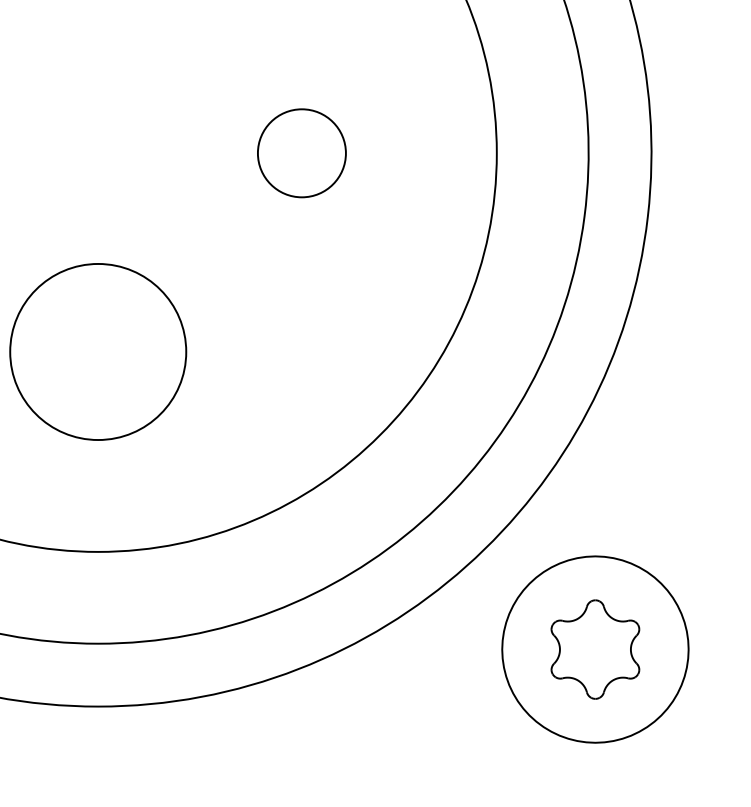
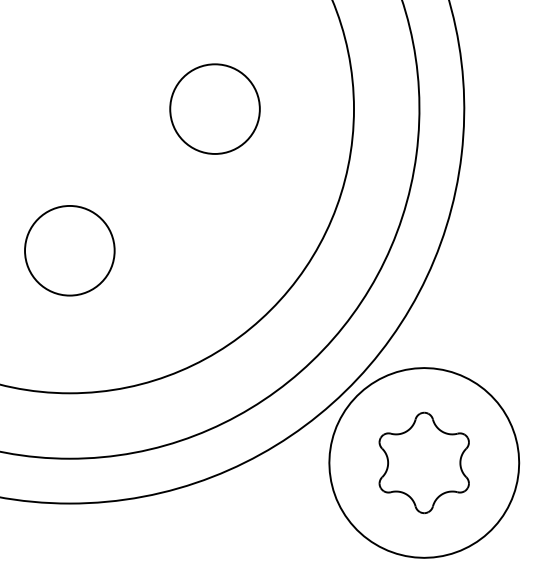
circle: (301, 153) -> (214, 109), size x1.43
circle: (98, 351) -> (70, 250), size x0.71
part: (595, 649) -> (424, 462), size x1.43

